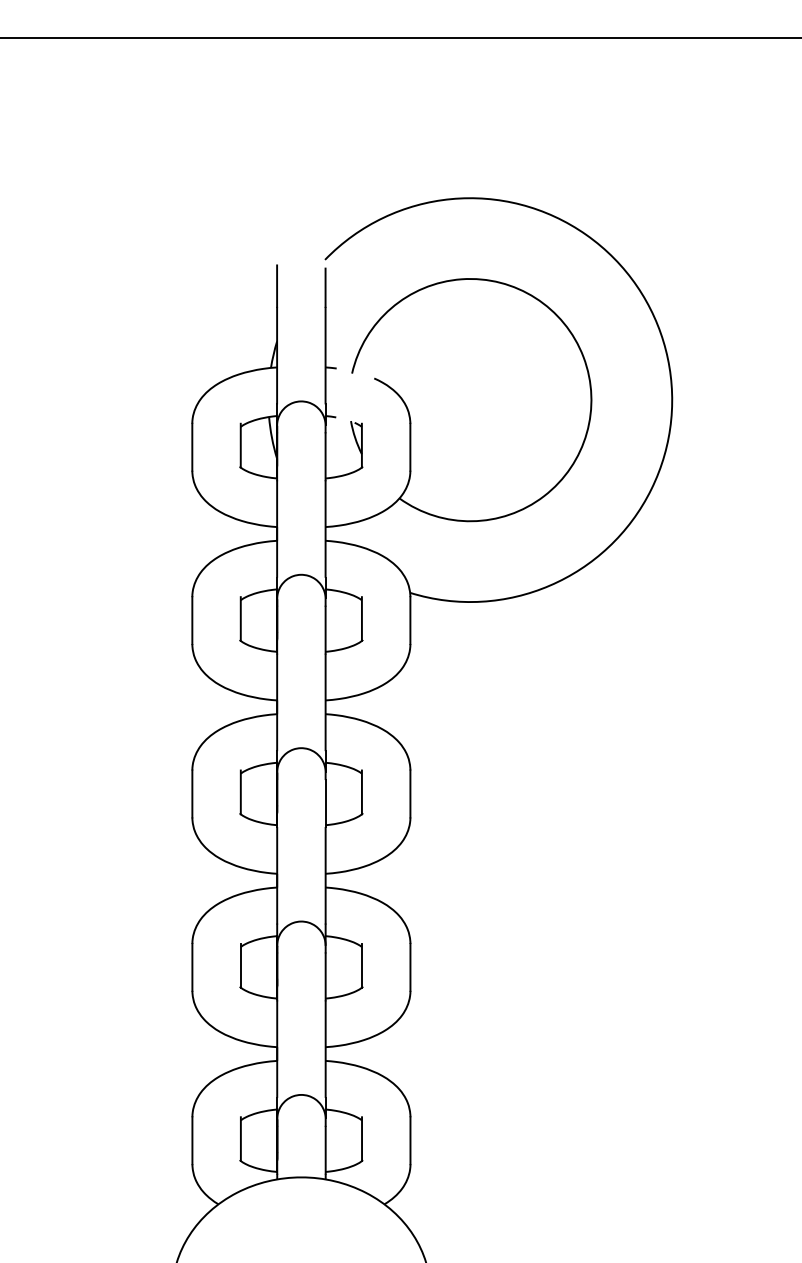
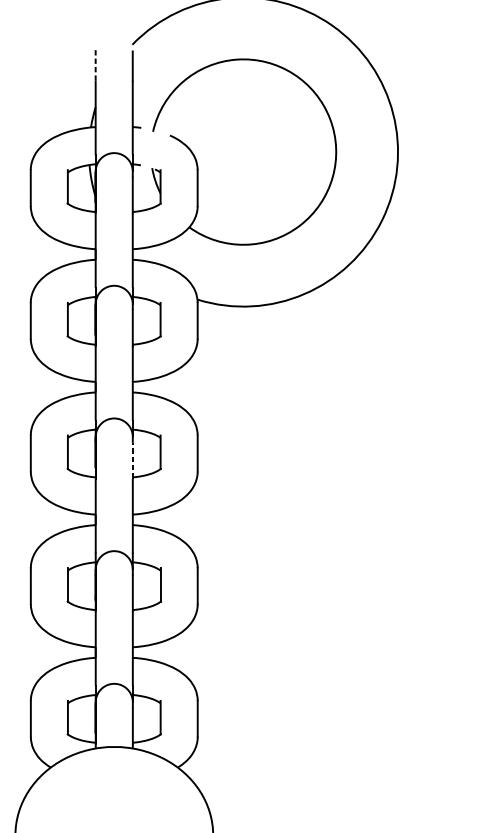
line: (277, 286) -> (95, 65), solid -> dashed
line: (325, 803) -> (132, 460), solid -> dashed

